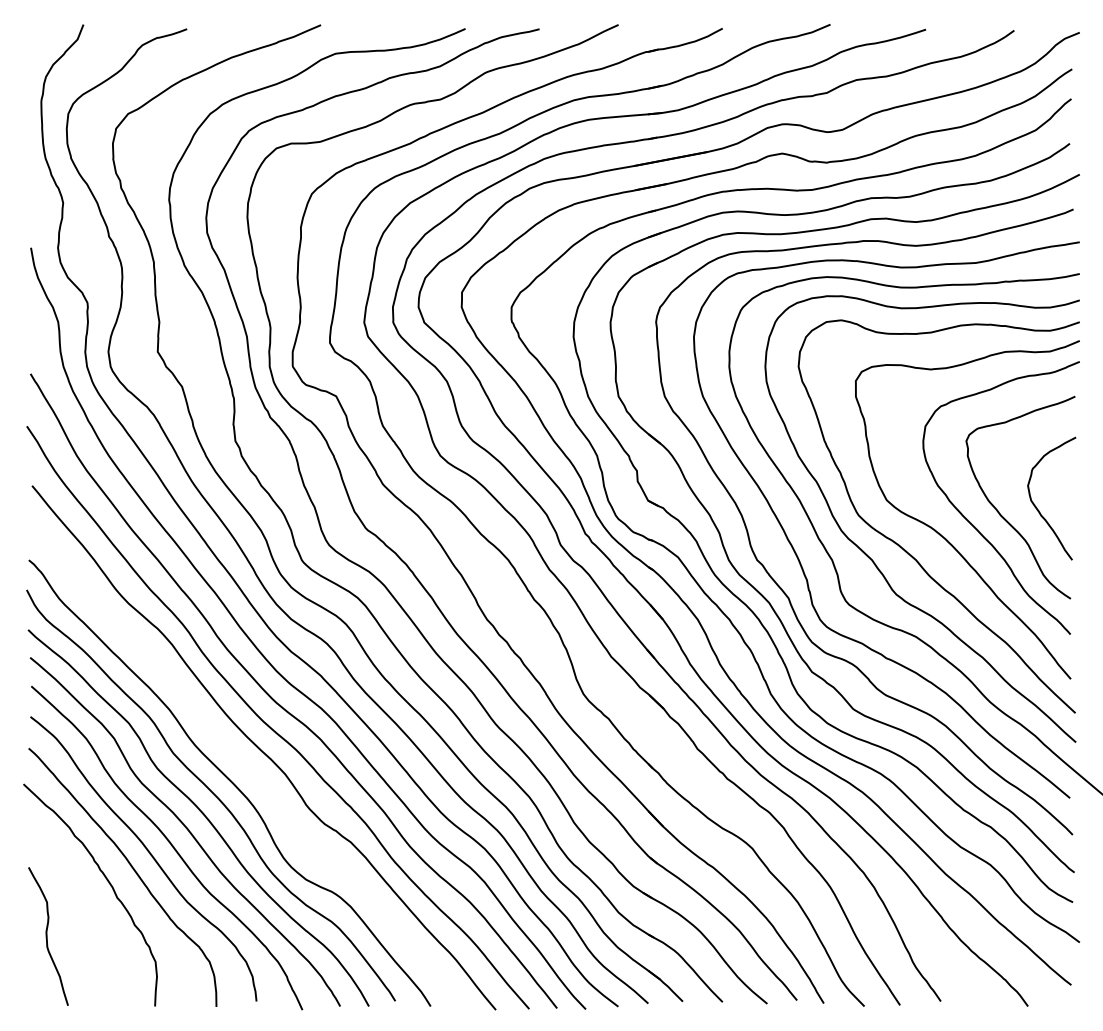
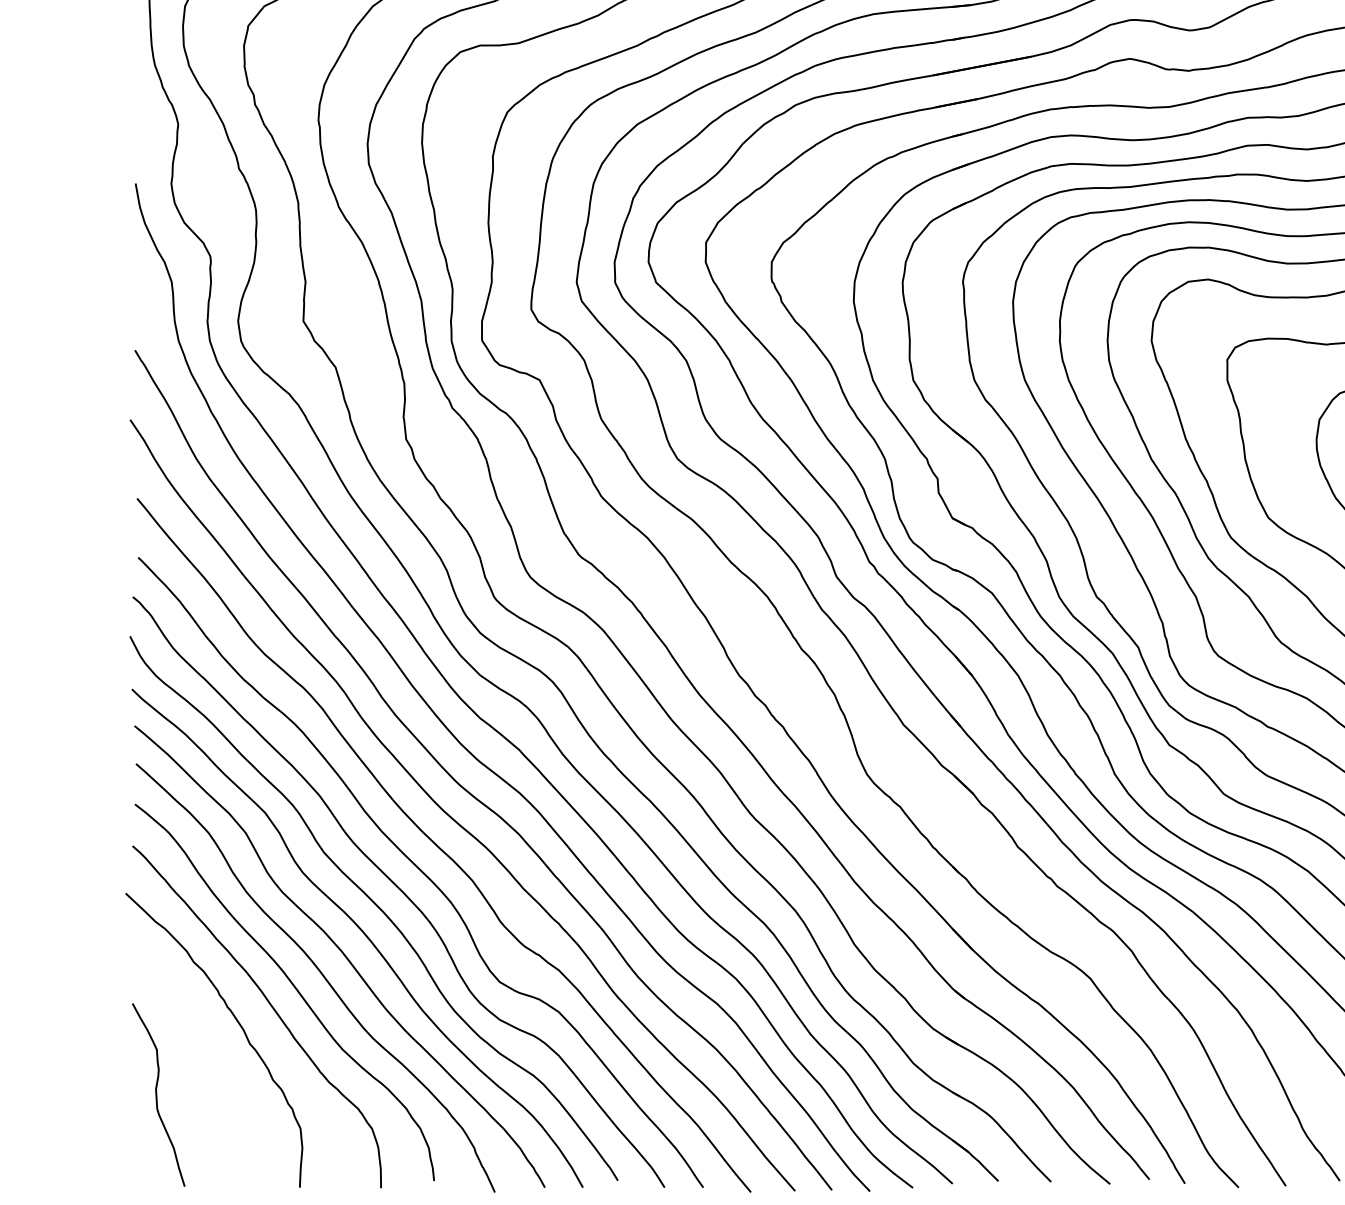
curve: (246, 768) -> (420, 872), added

